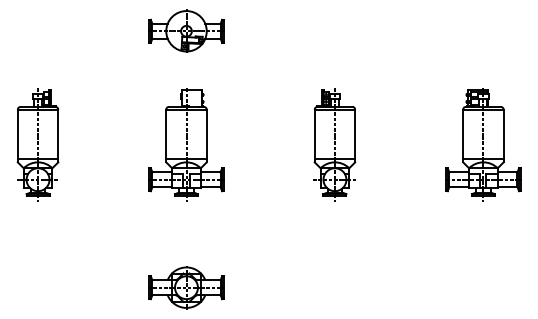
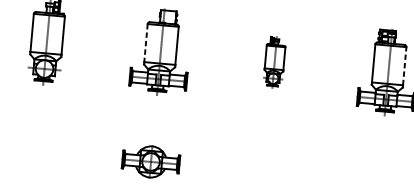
line: (166, 134) -> (146, 43), solid -> dashed
line: (503, 134) -> (404, 66), solid -> dashed
part: (334, 144) -> (274, 62), size x0.6

